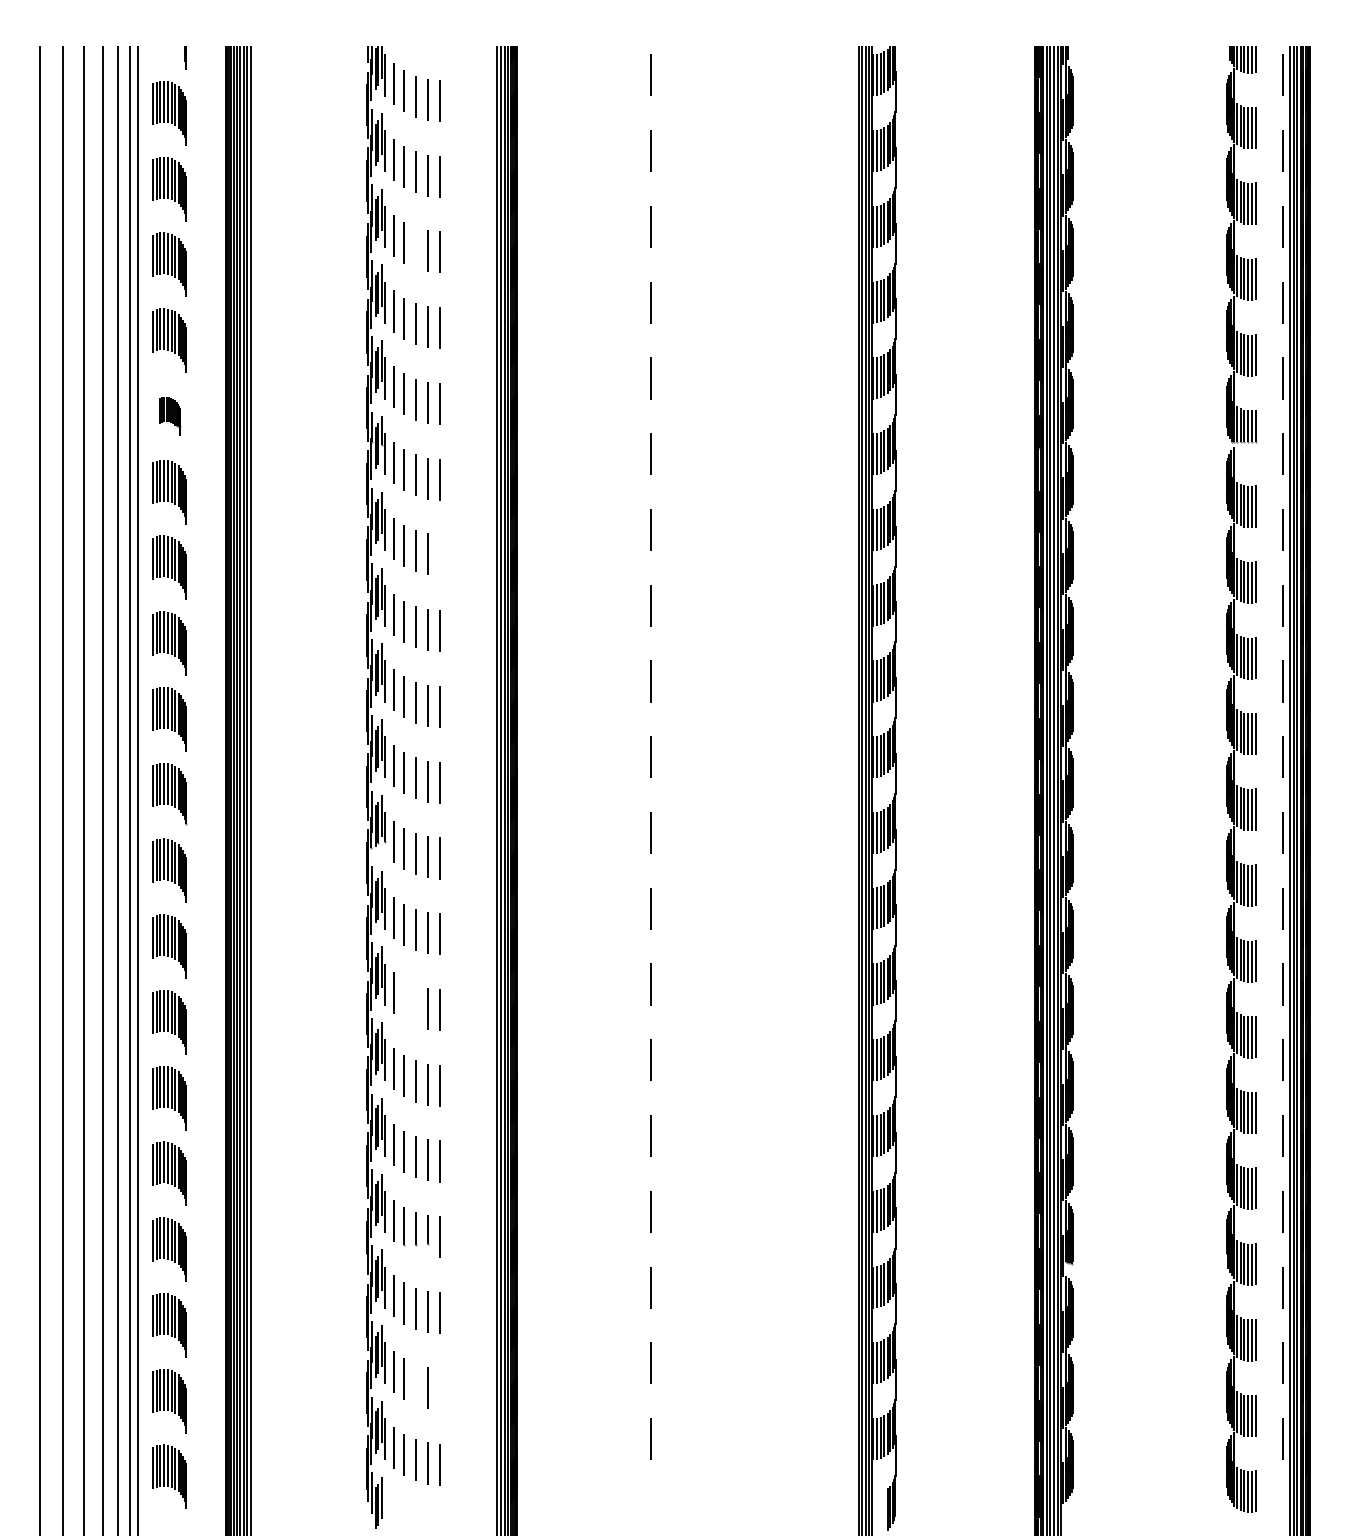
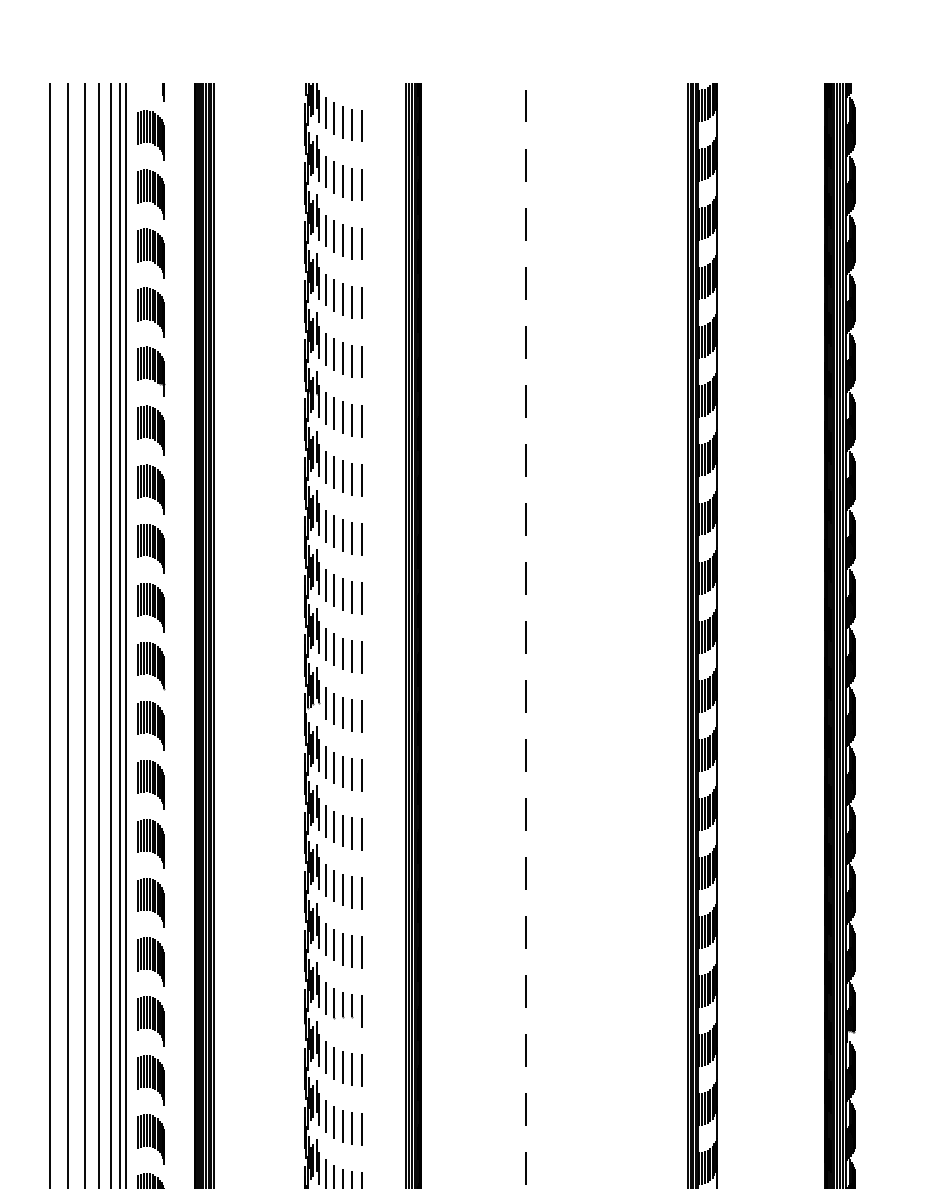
line: (415, 247) -> (342, 240), added
part: (169, 416) -> (150, 371), size x1.67
line: (440, 555) -> (361, 480), added
line: (404, 1000) -> (333, 826), added
line: (415, 1005) -> (342, 830), added
line: (415, 1384) -> (342, 1126), added
line: (439, 1388) -> (361, 1129), added

